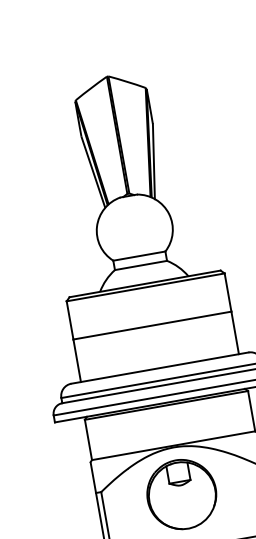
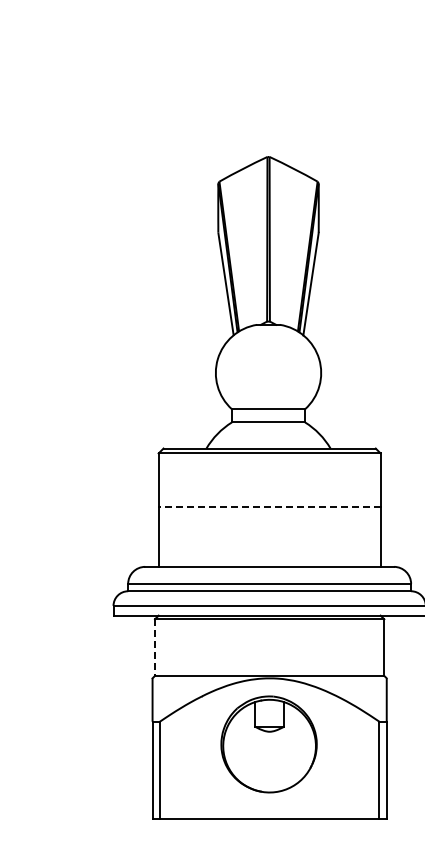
line: (152, 325) -> (269, 507), solid -> dashed
line: (88, 440) -> (155, 648), solid -> dashed

